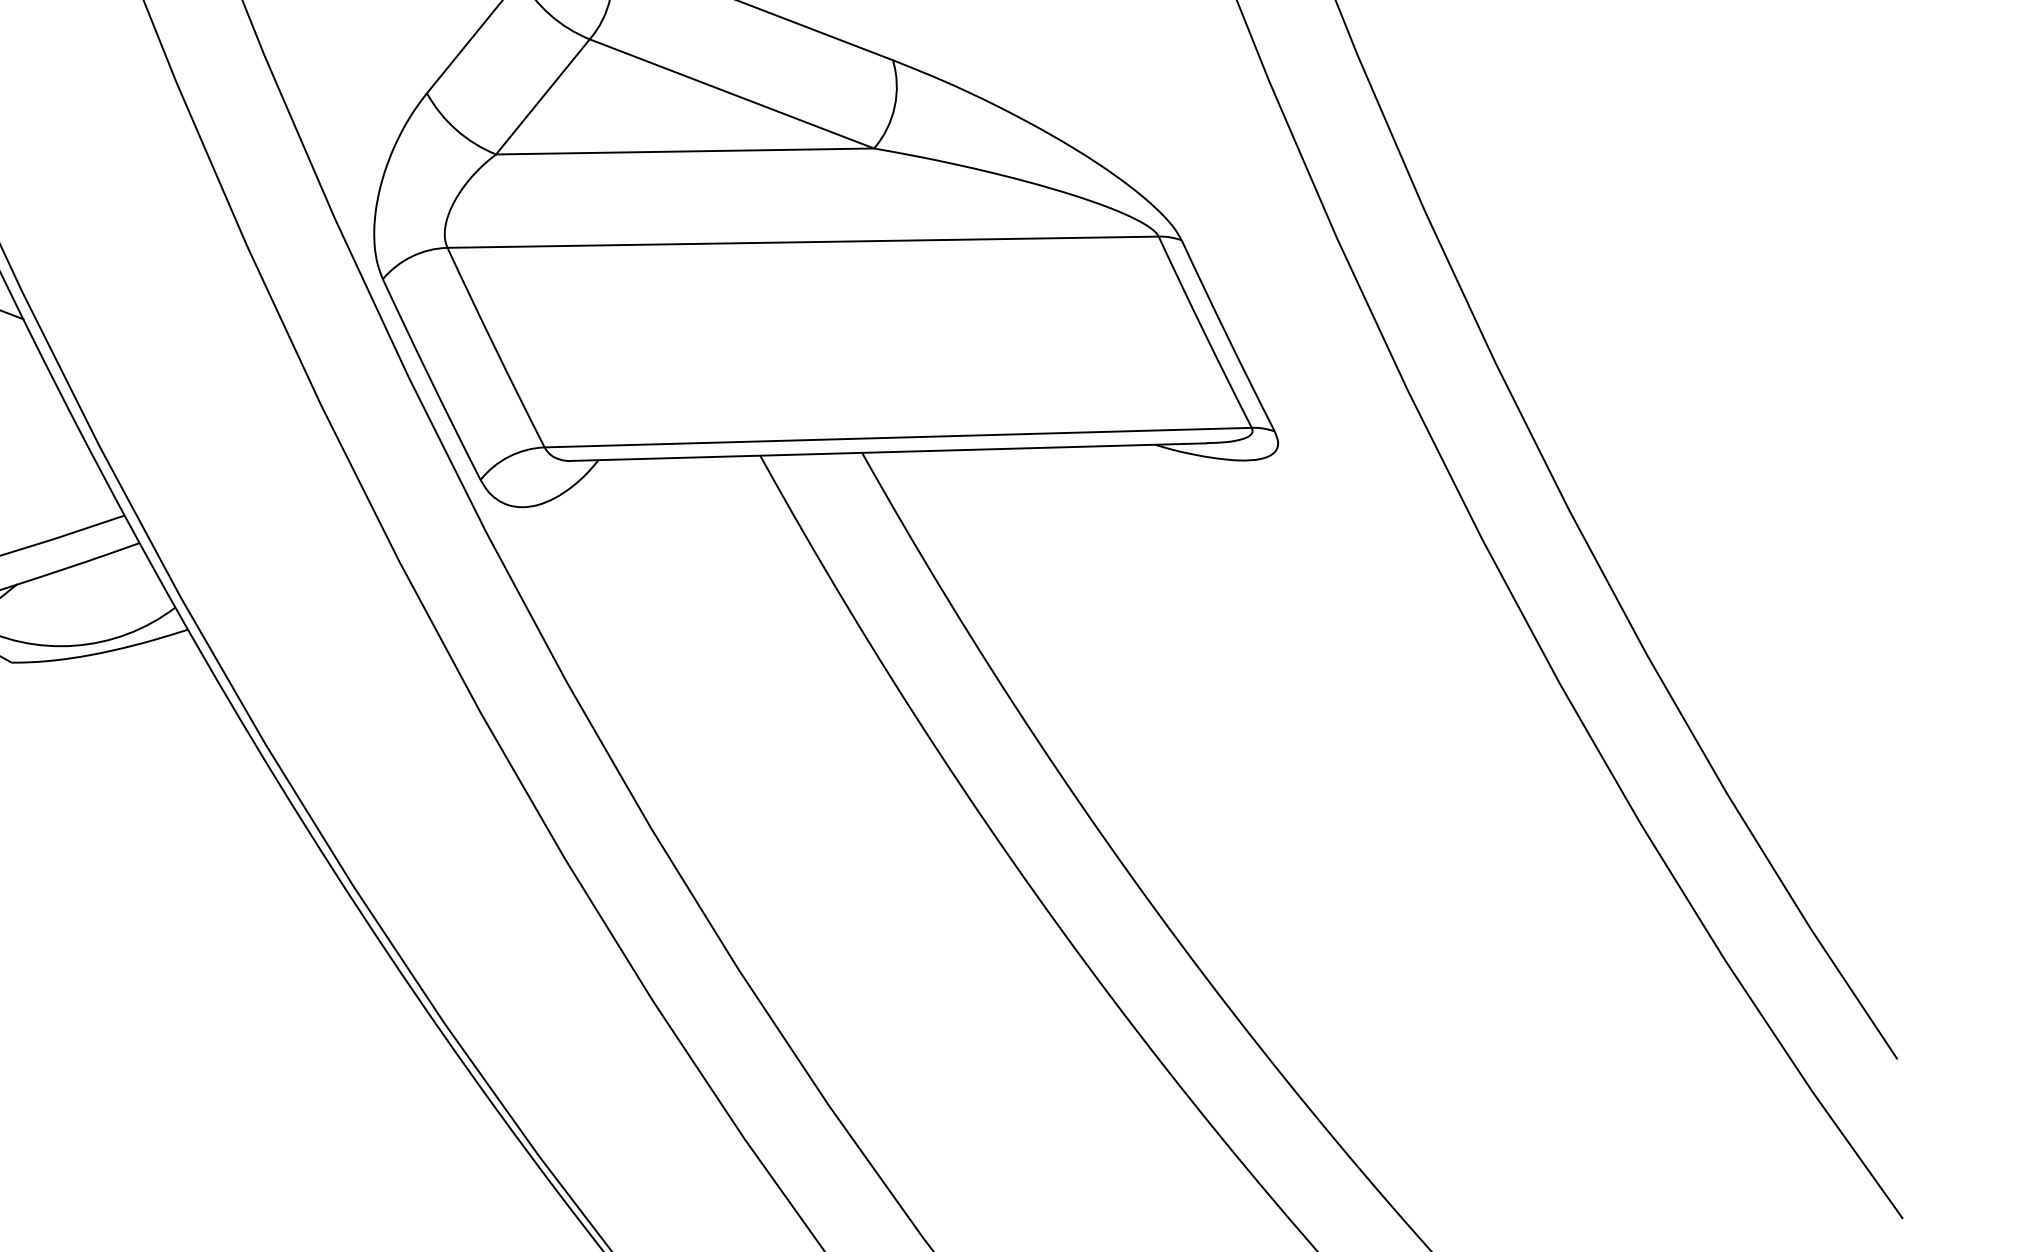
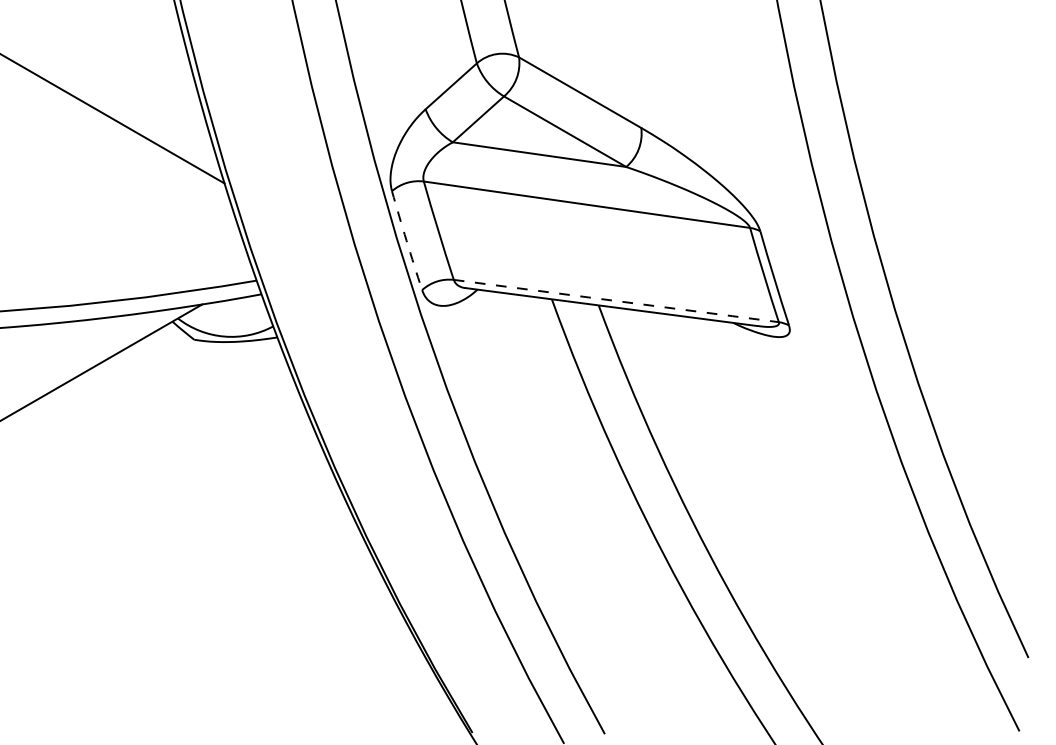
arc: (430, 379) -> (406, 240), solid -> dashed
line: (898, 438) -> (616, 301), solid -> dashed

